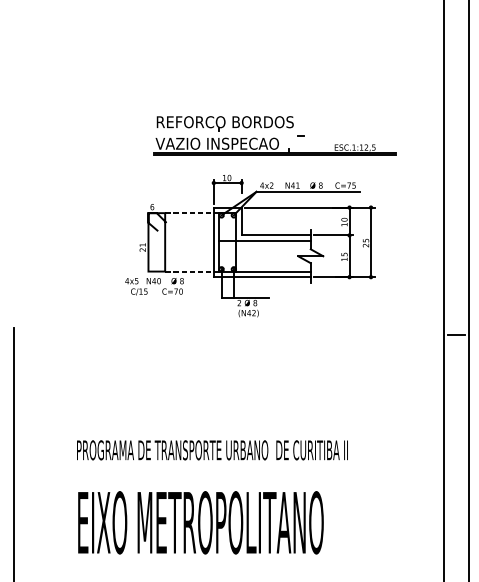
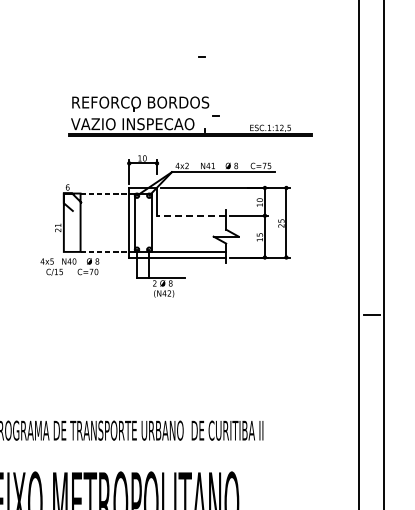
line: (286, 76) -> (201, 56), added
line: (276, 235) -> (191, 215), solid -> dashed
line: (264, 240) -> (179, 220), removed

